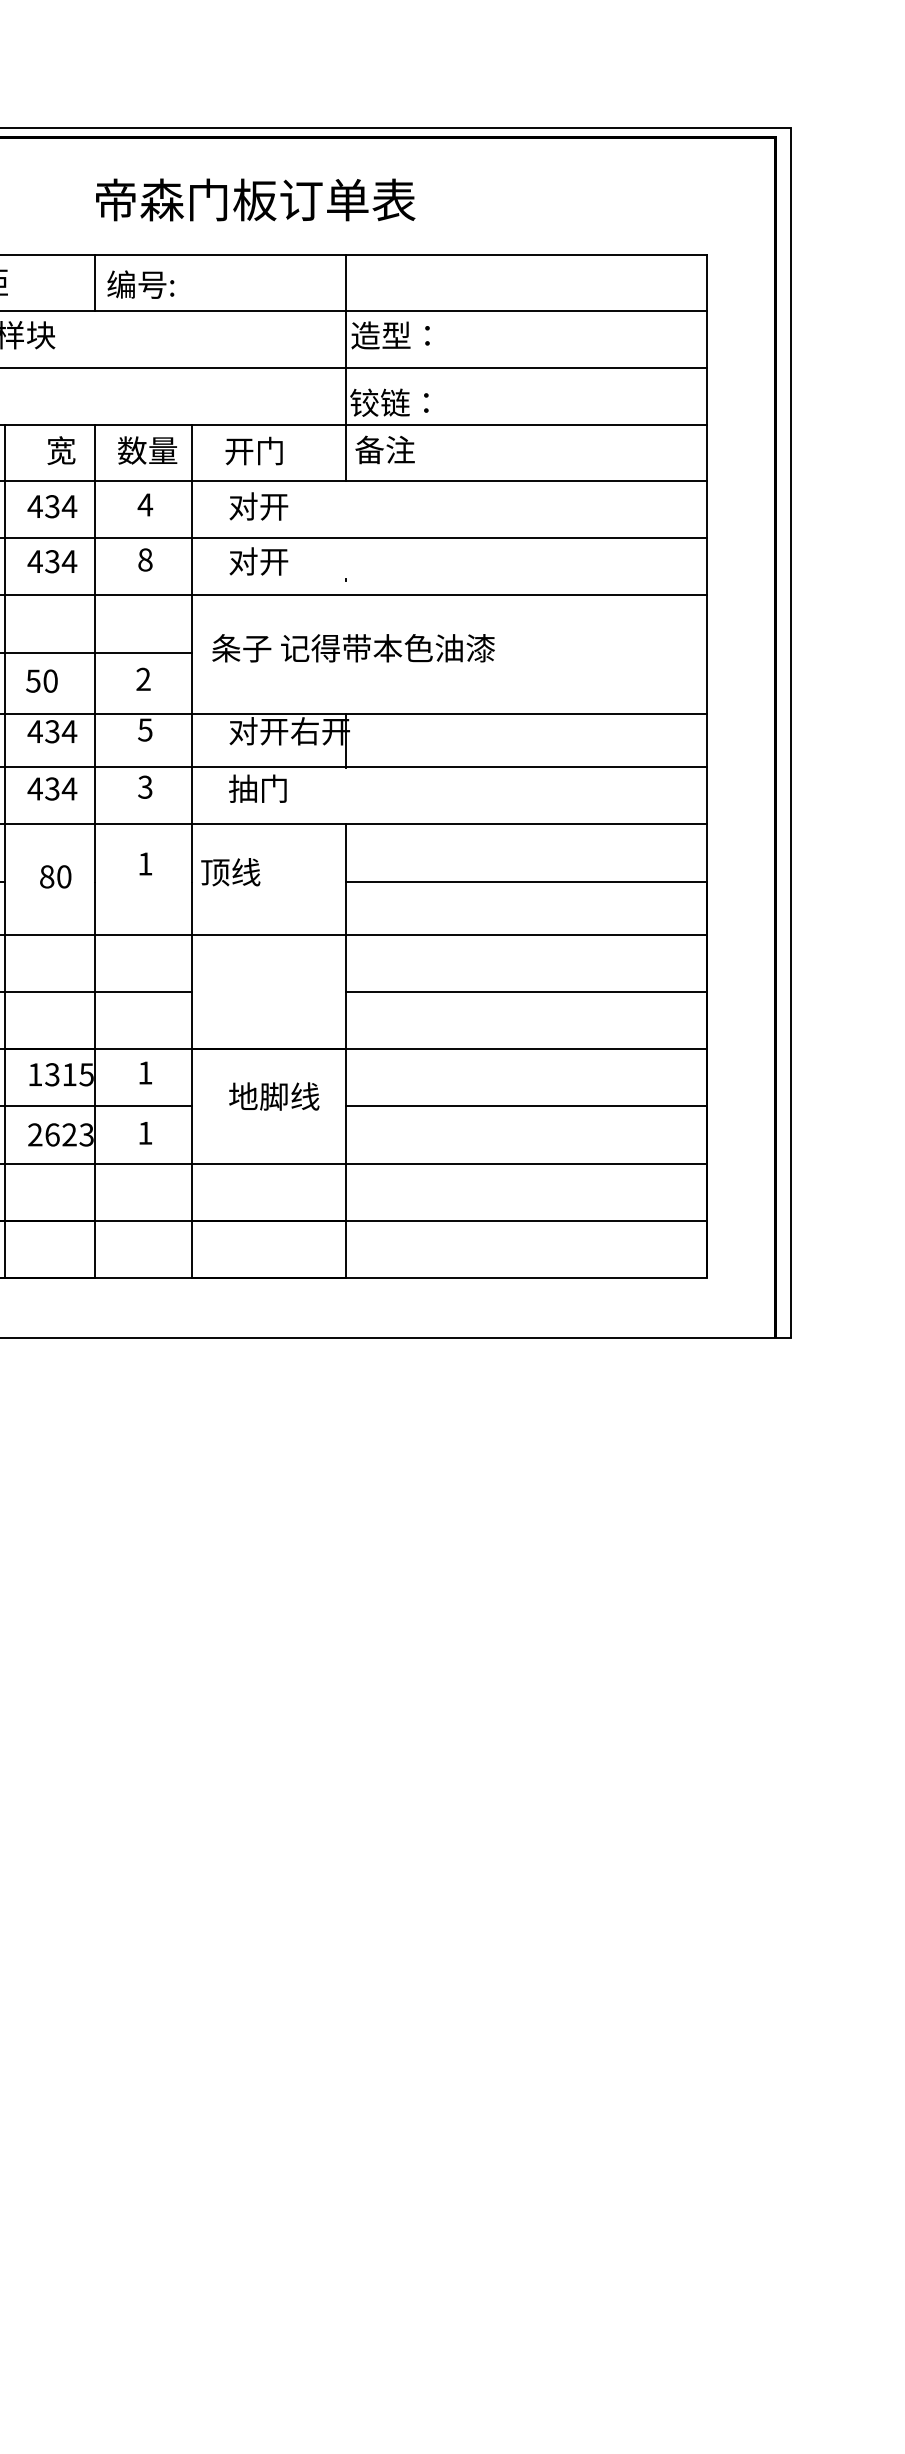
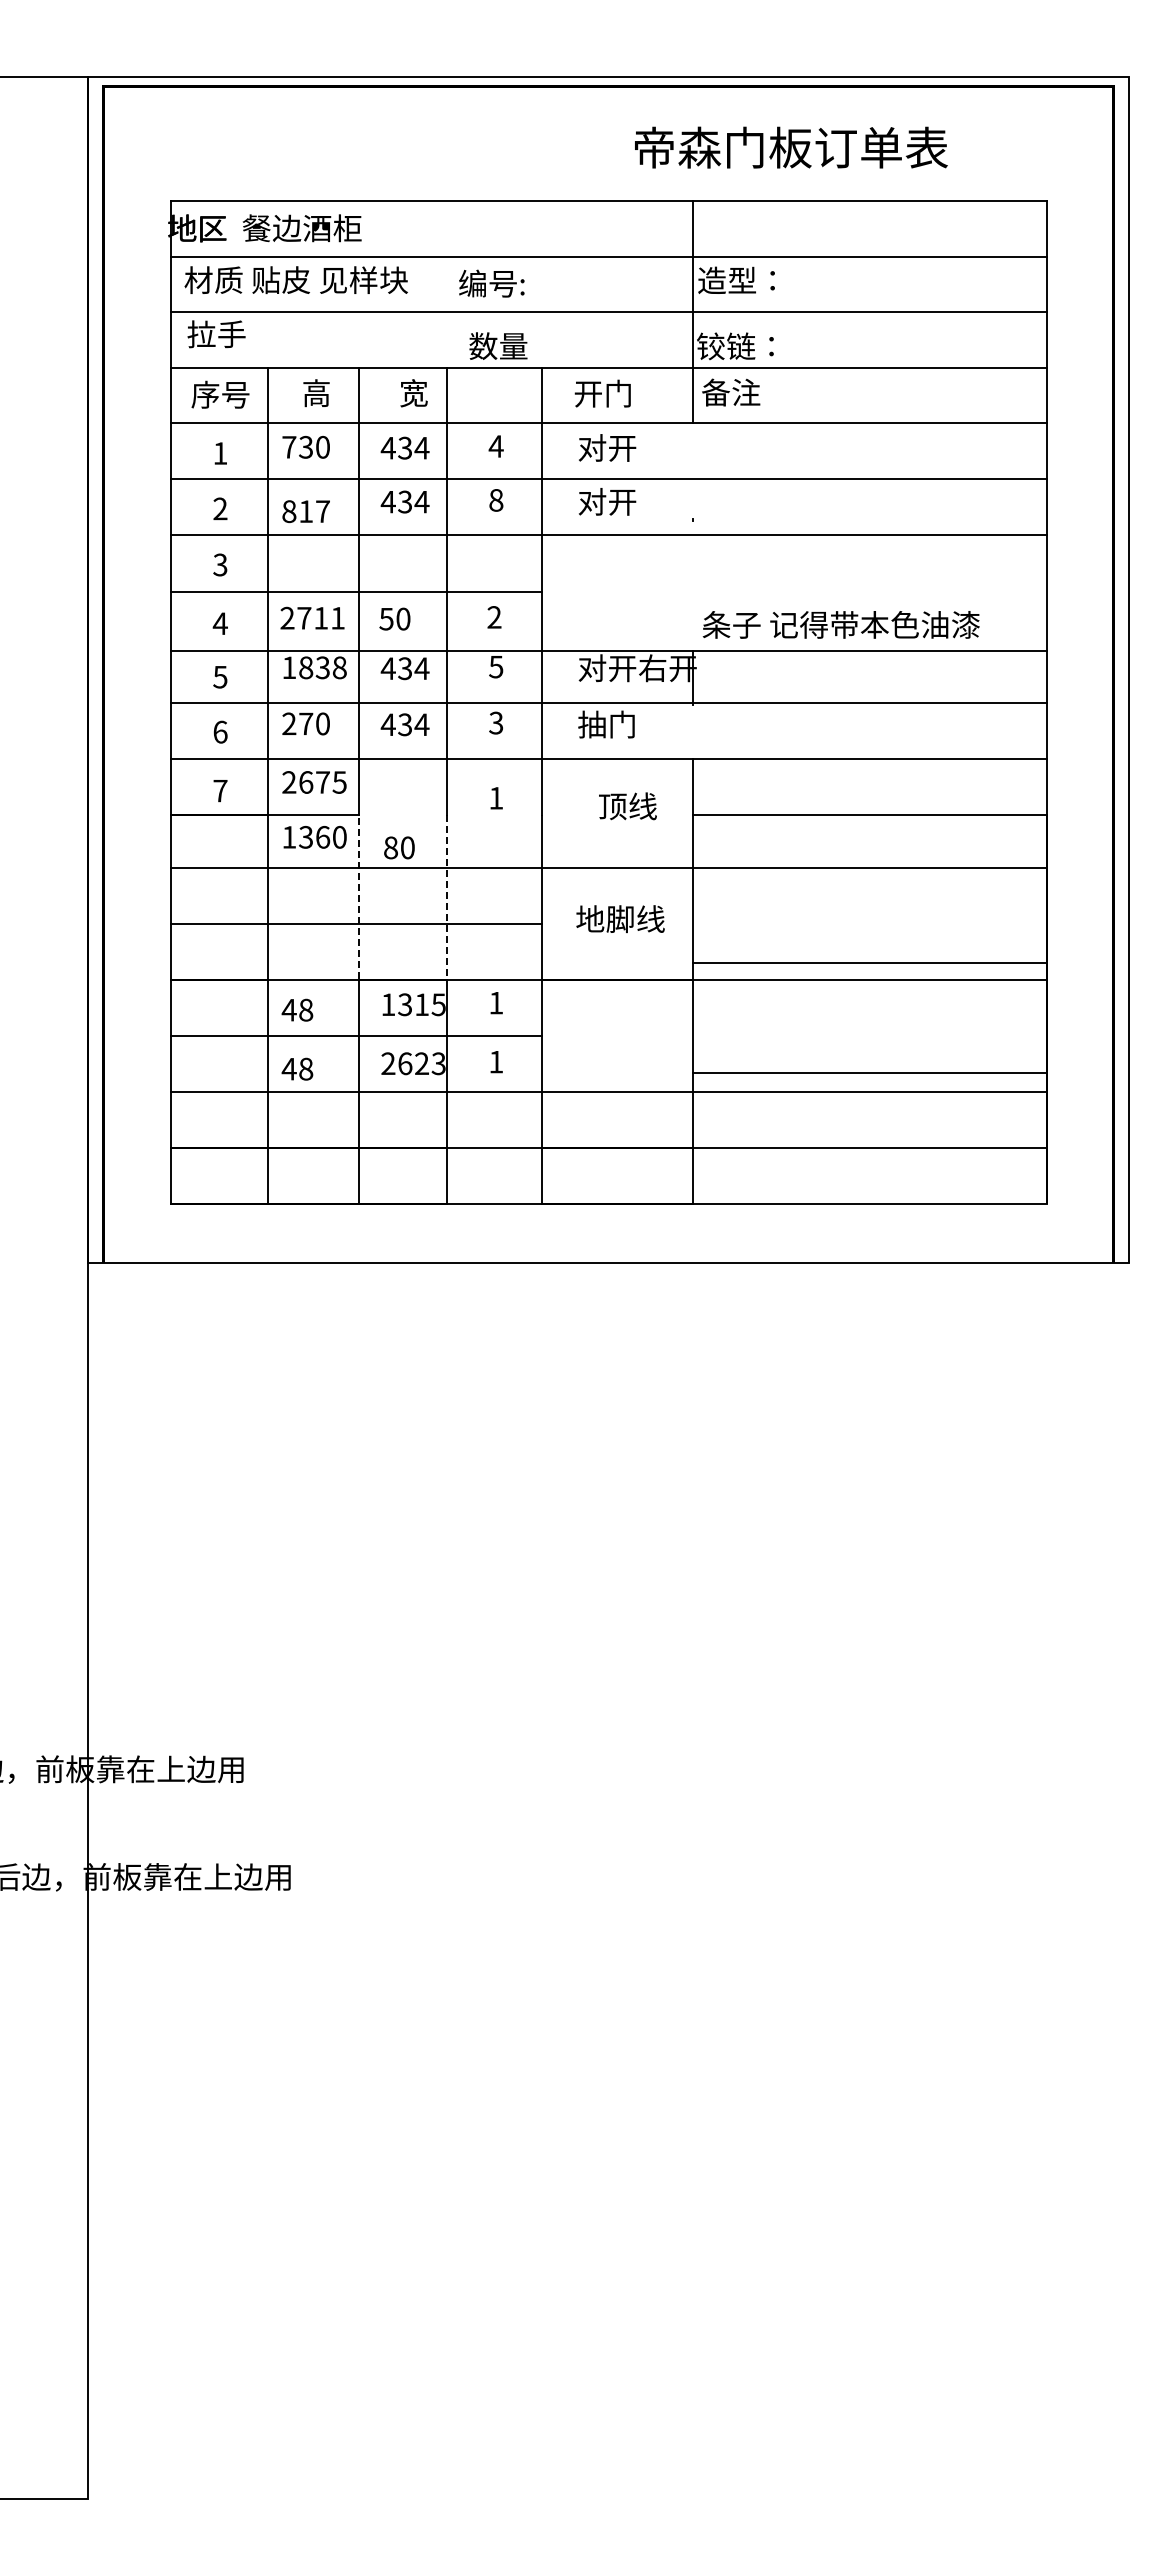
text: (255, 199) -> (791, 147), moved
line: (94, 282) -> (446, 228), removed
text: (140, 284) -> (491, 283), moved
text: (147, 449) -> (498, 345), moved
text: (352, 647) -> (840, 624), moved
text: (230, 872) -> (627, 806), moved
text: (55, 876) -> (399, 847), moved
line: (526, 991) -> (869, 962), moved
line: (50, 1048) -> (403, 979), solid -> dashed
text: (274, 1096) -> (620, 919), moved
line: (526, 1106) -> (869, 1072), moved

